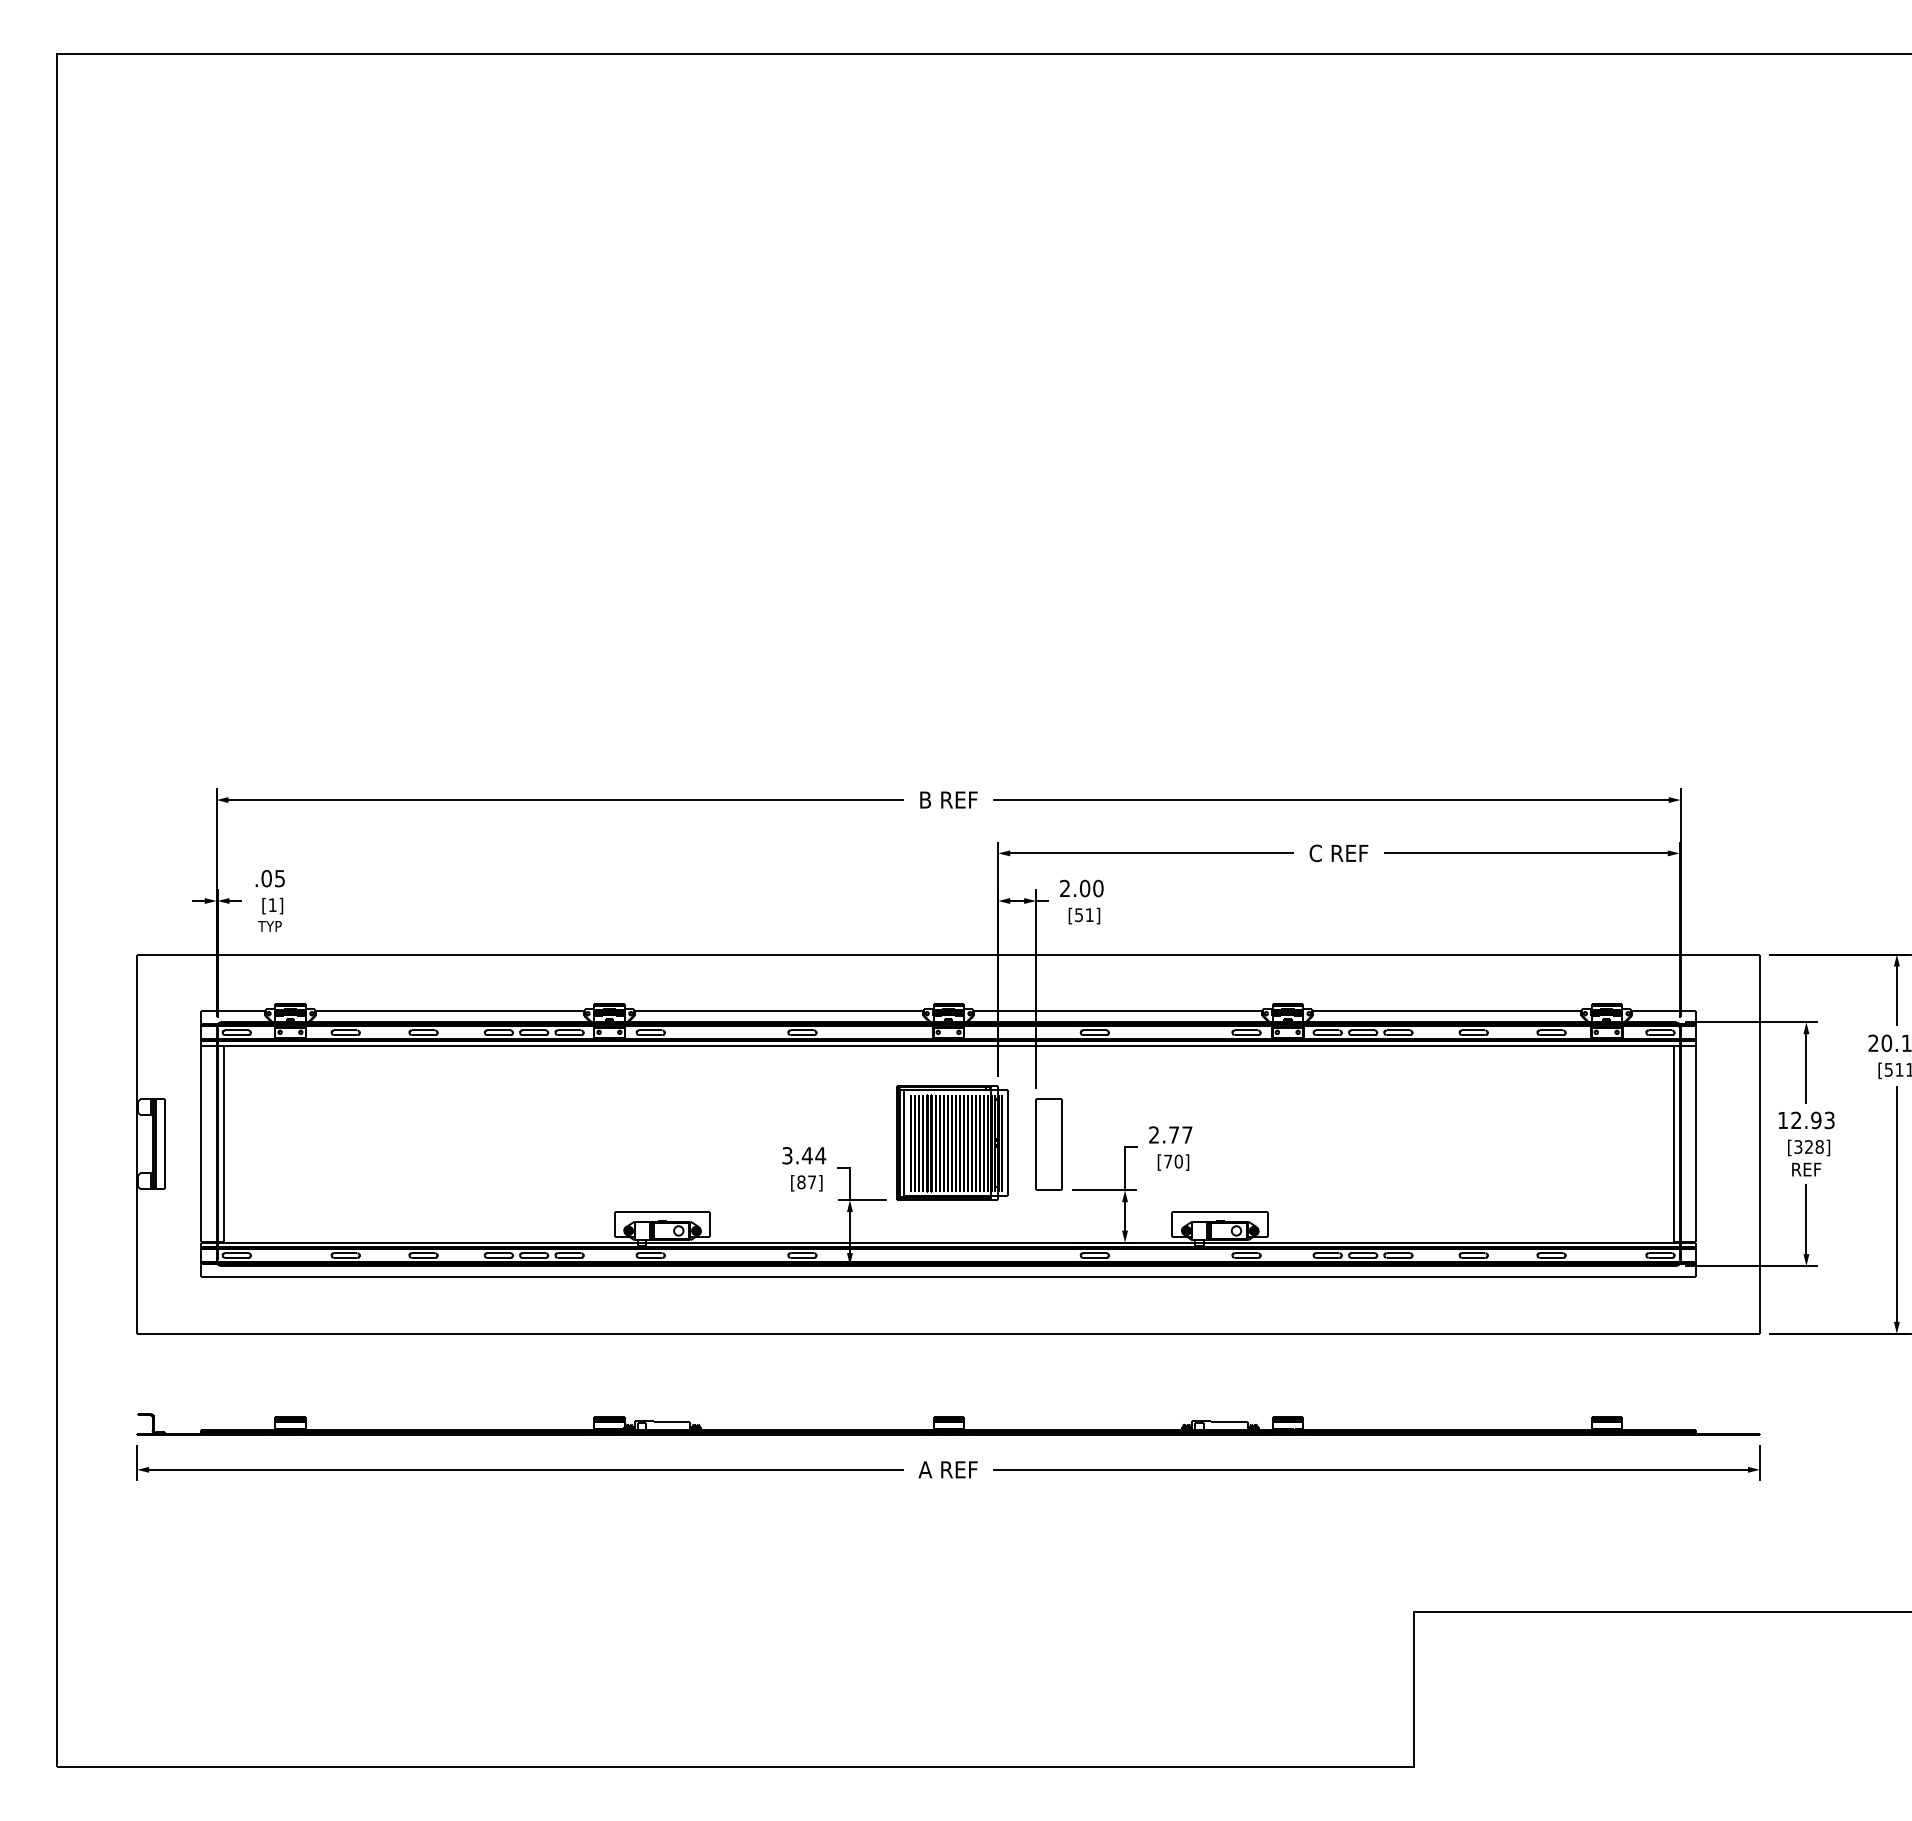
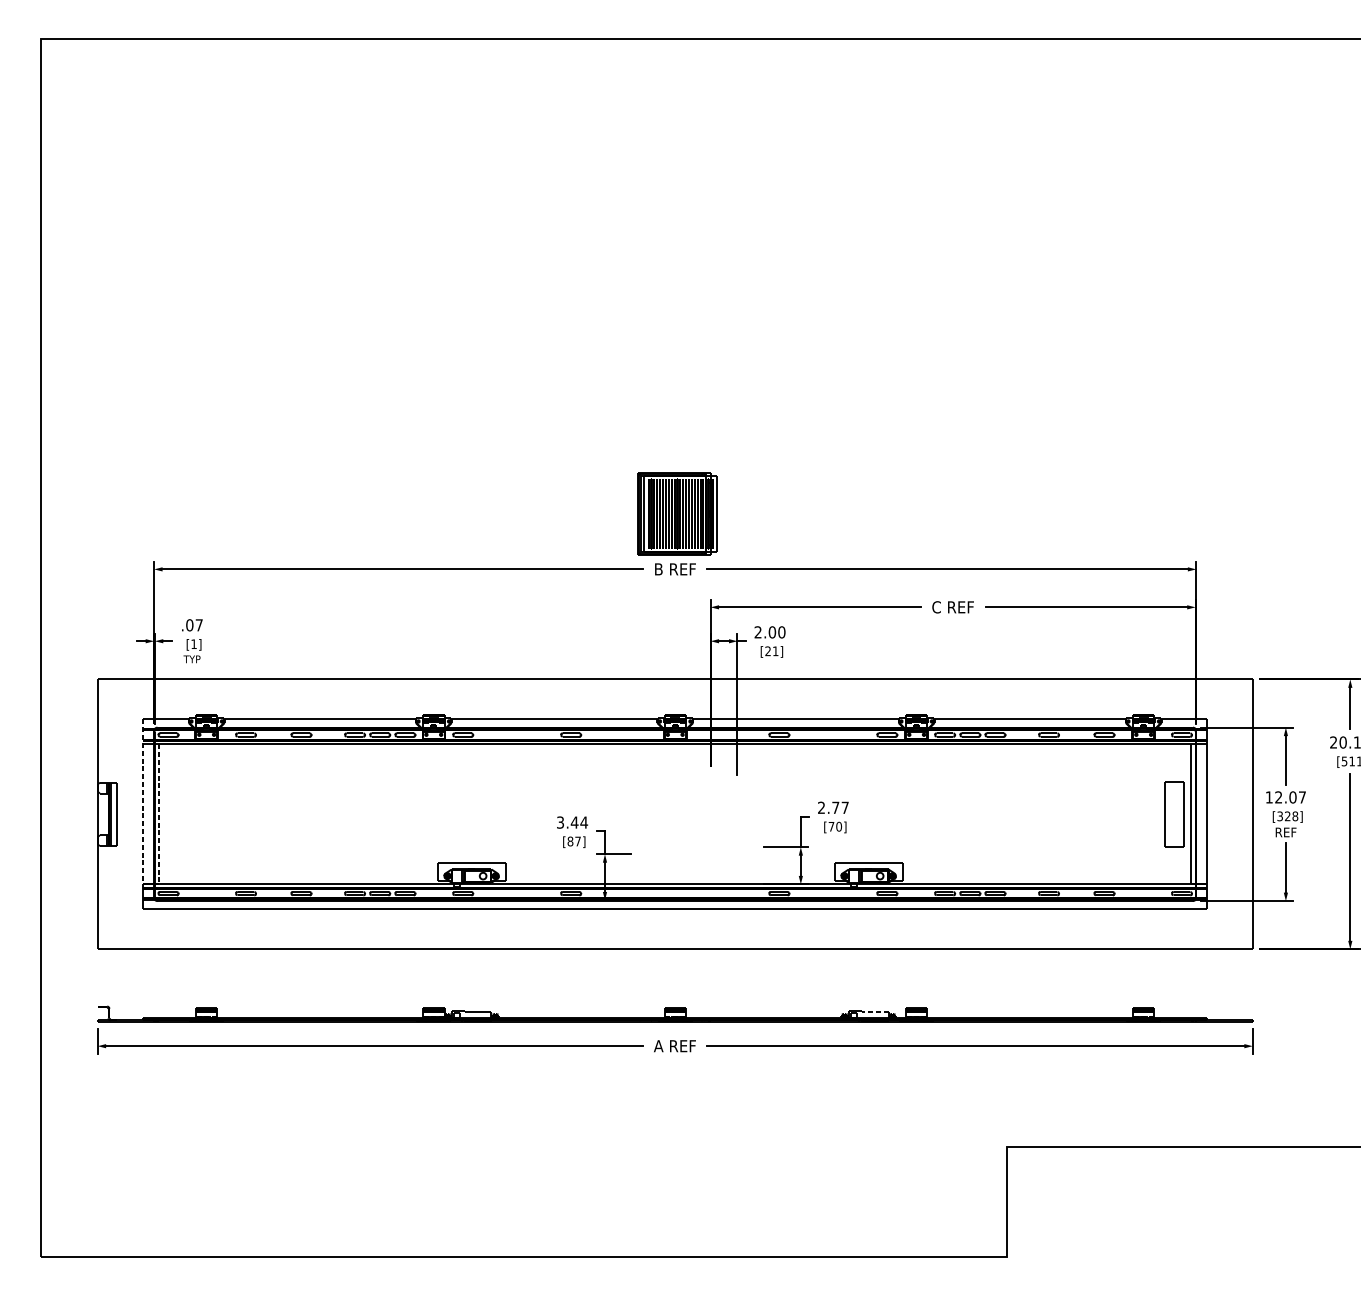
text: (279, 878) -> (198, 625), .05 -> .07
text: (1078, 915) -> (767, 651), [51] -> [21]
text: (1822, 1120) -> (1297, 797), 12.93 -> 12.07
line: (200, 1126) -> (142, 801), solid -> dashed
part: (952, 1142) -> (678, 513), moved
line: (223, 1143) -> (159, 813), solid -> dashed
part: (1048, 1144) -> (1174, 814), moved
line: (1229, 1421) -> (875, 1011), solid -> dashed

